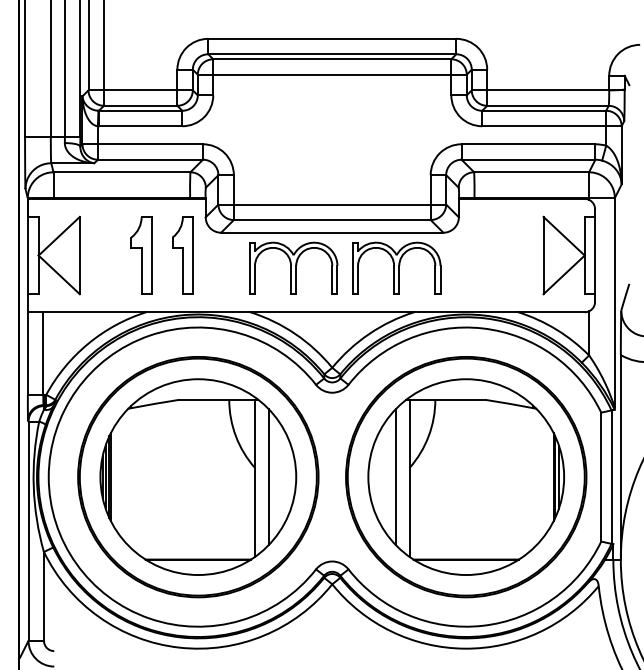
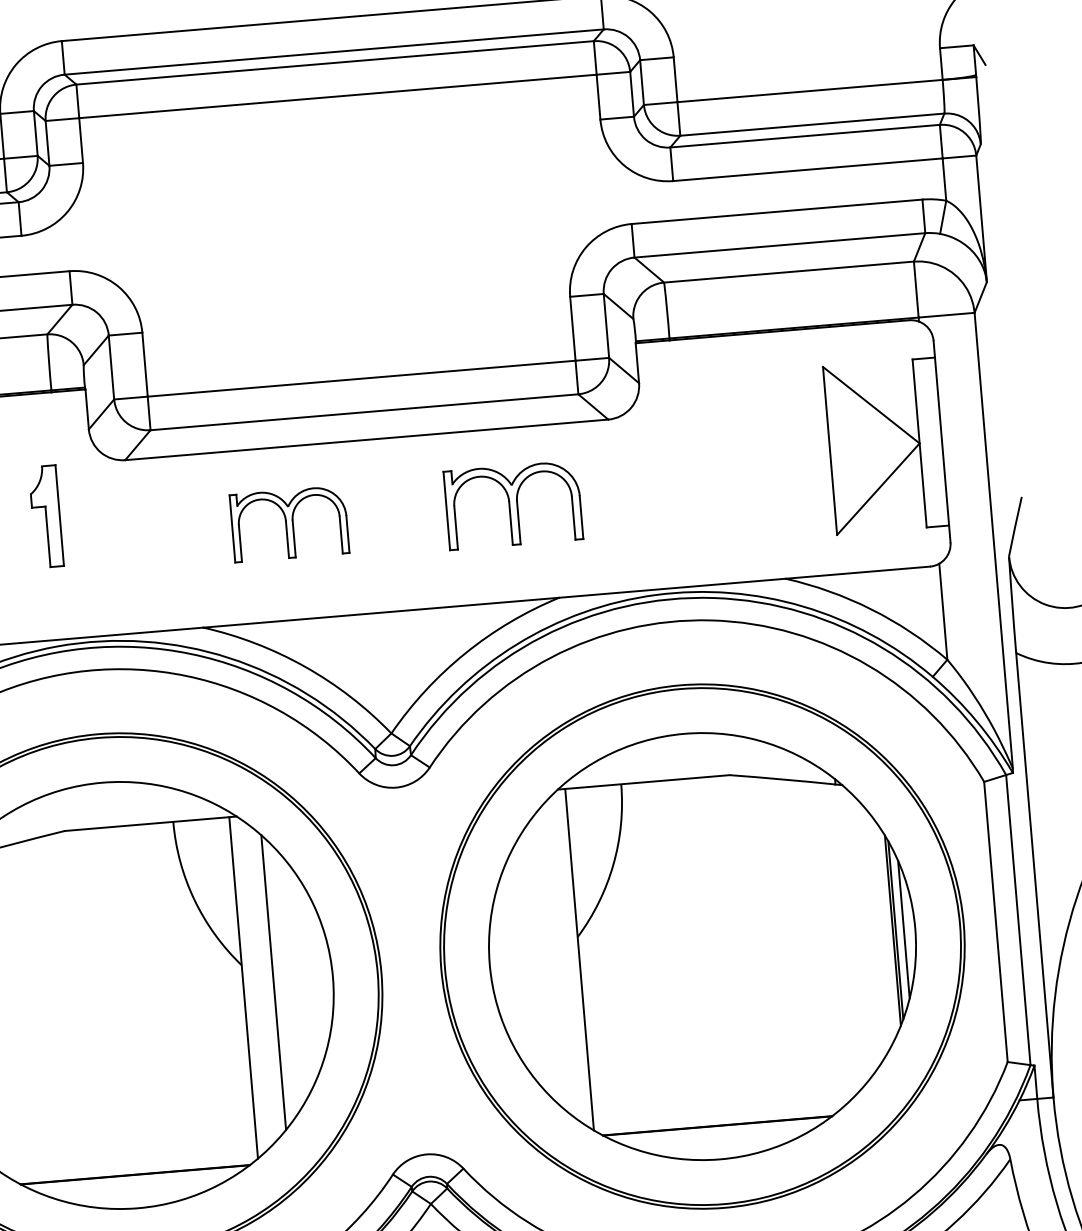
part: (182, 255) -> (45, 516), size x0.6
part: (293, 267) -> (288, 522), size x0.6
part: (396, 267) -> (512, 503), size x0.7
line: (395, 476) -> (548, 958), removed

